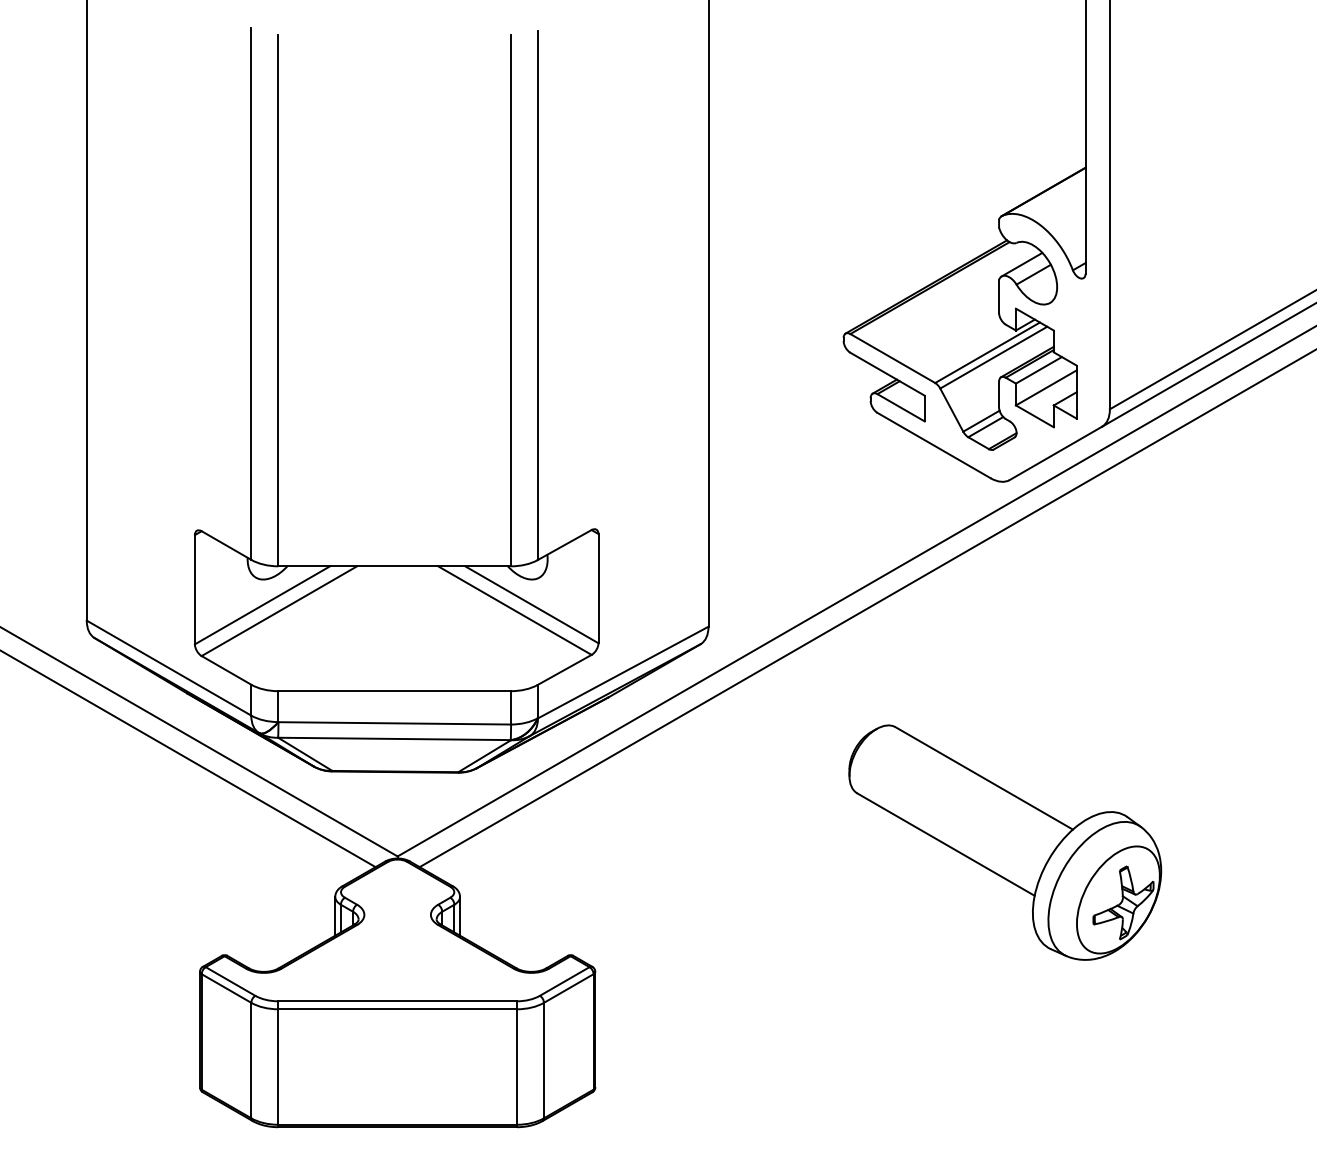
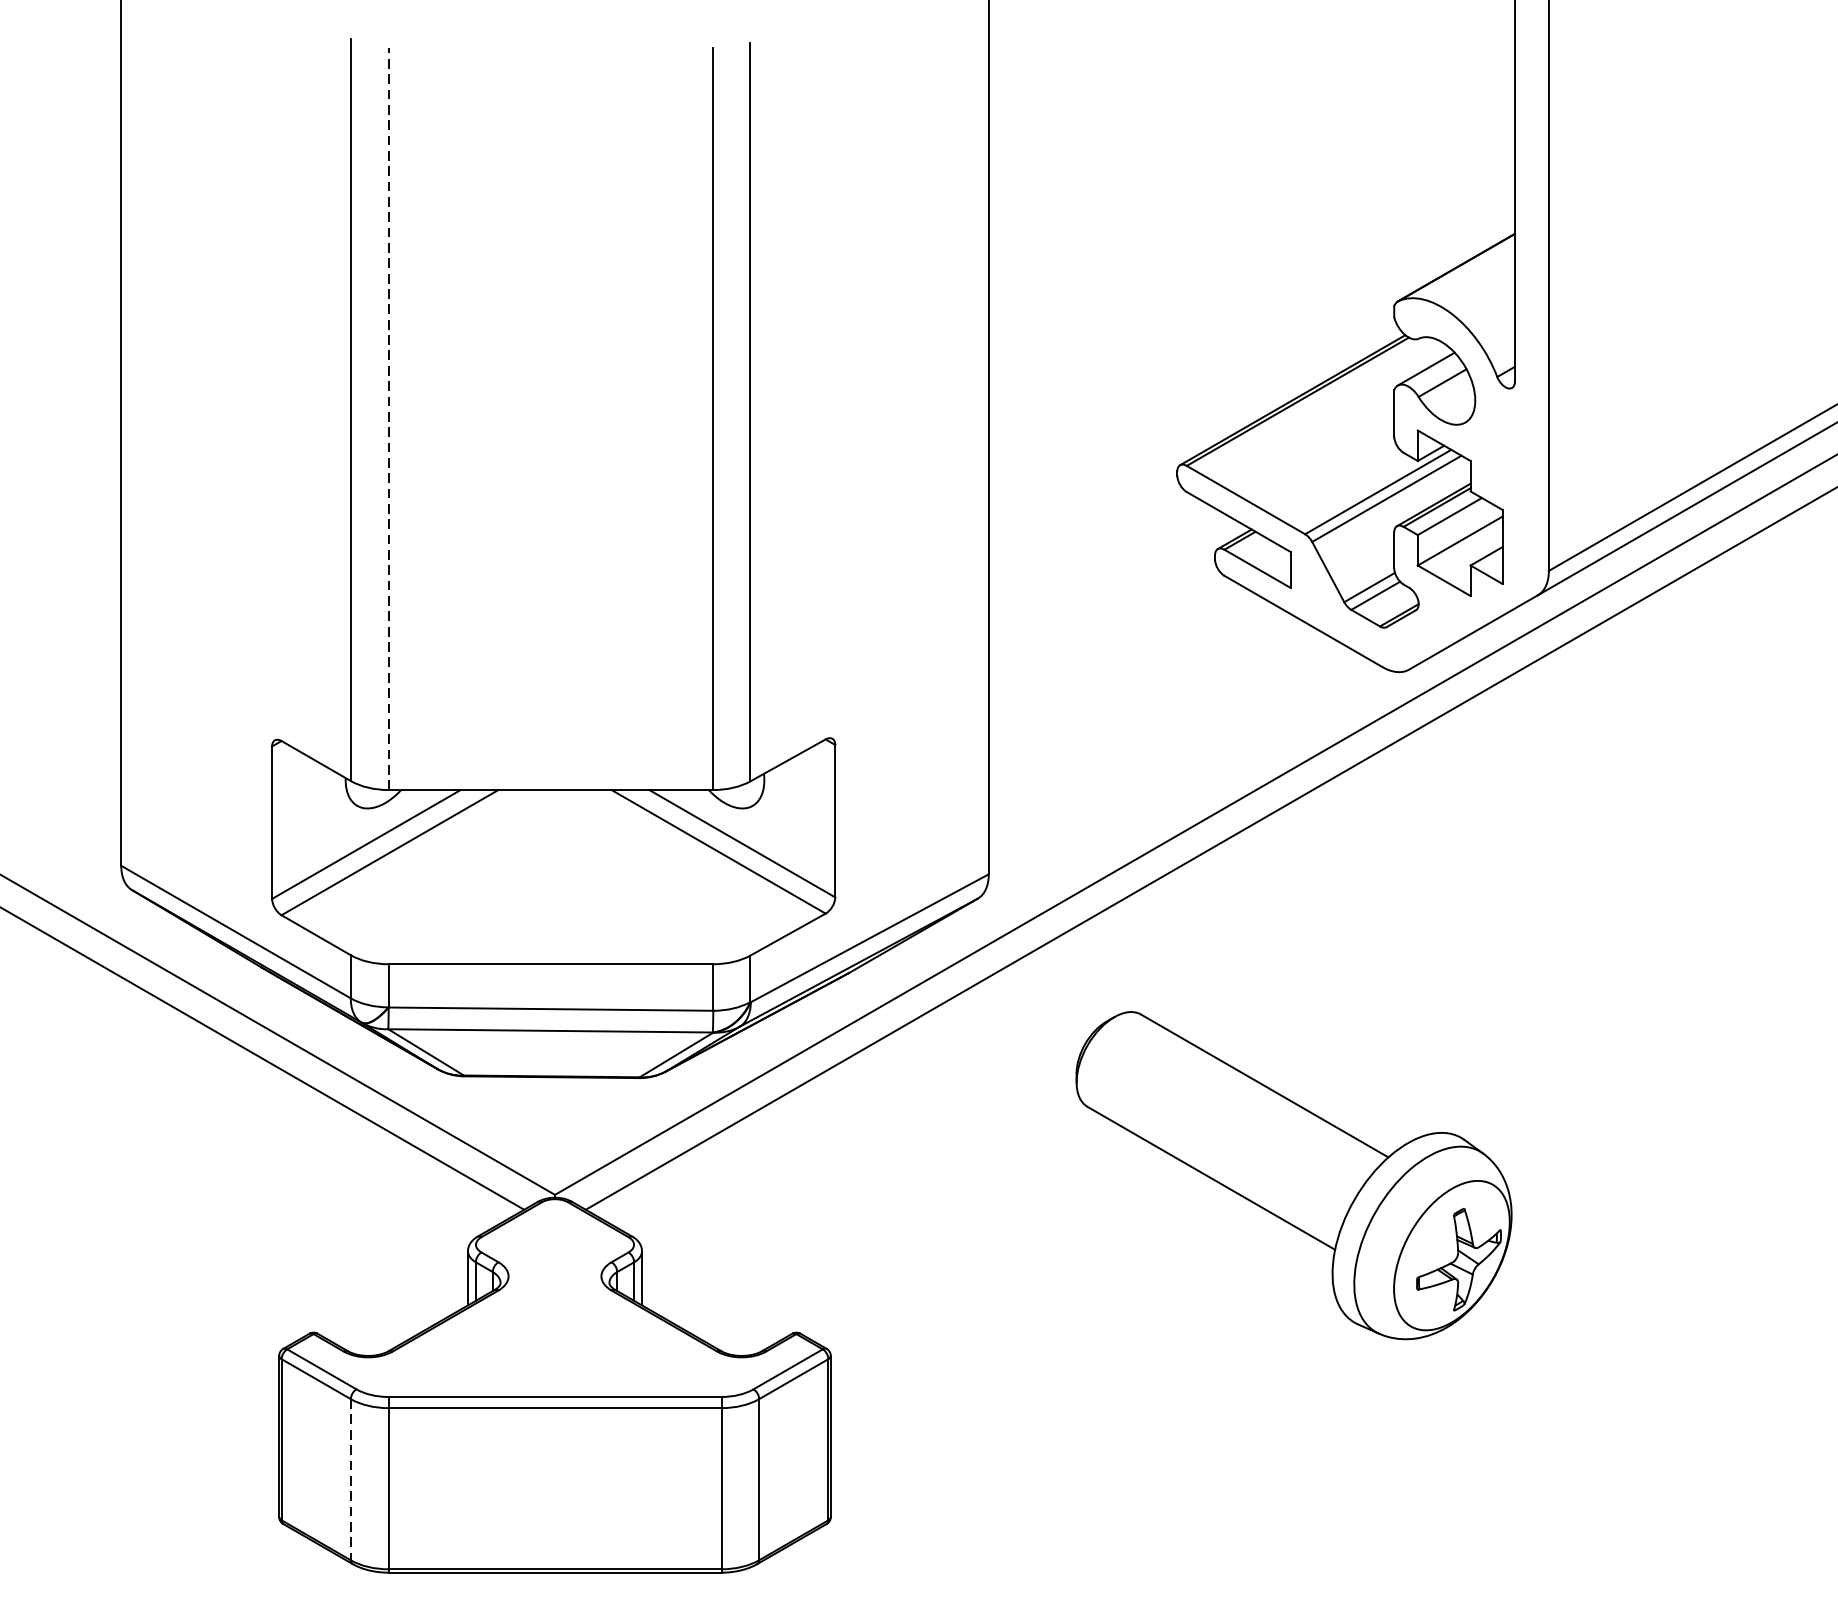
line: (278, 300) -> (388, 419), solid -> dashed
part: (1005, 842) -> (1294, 1175), moved
line: (251, 1060) -> (351, 1479), solid -> dashed

